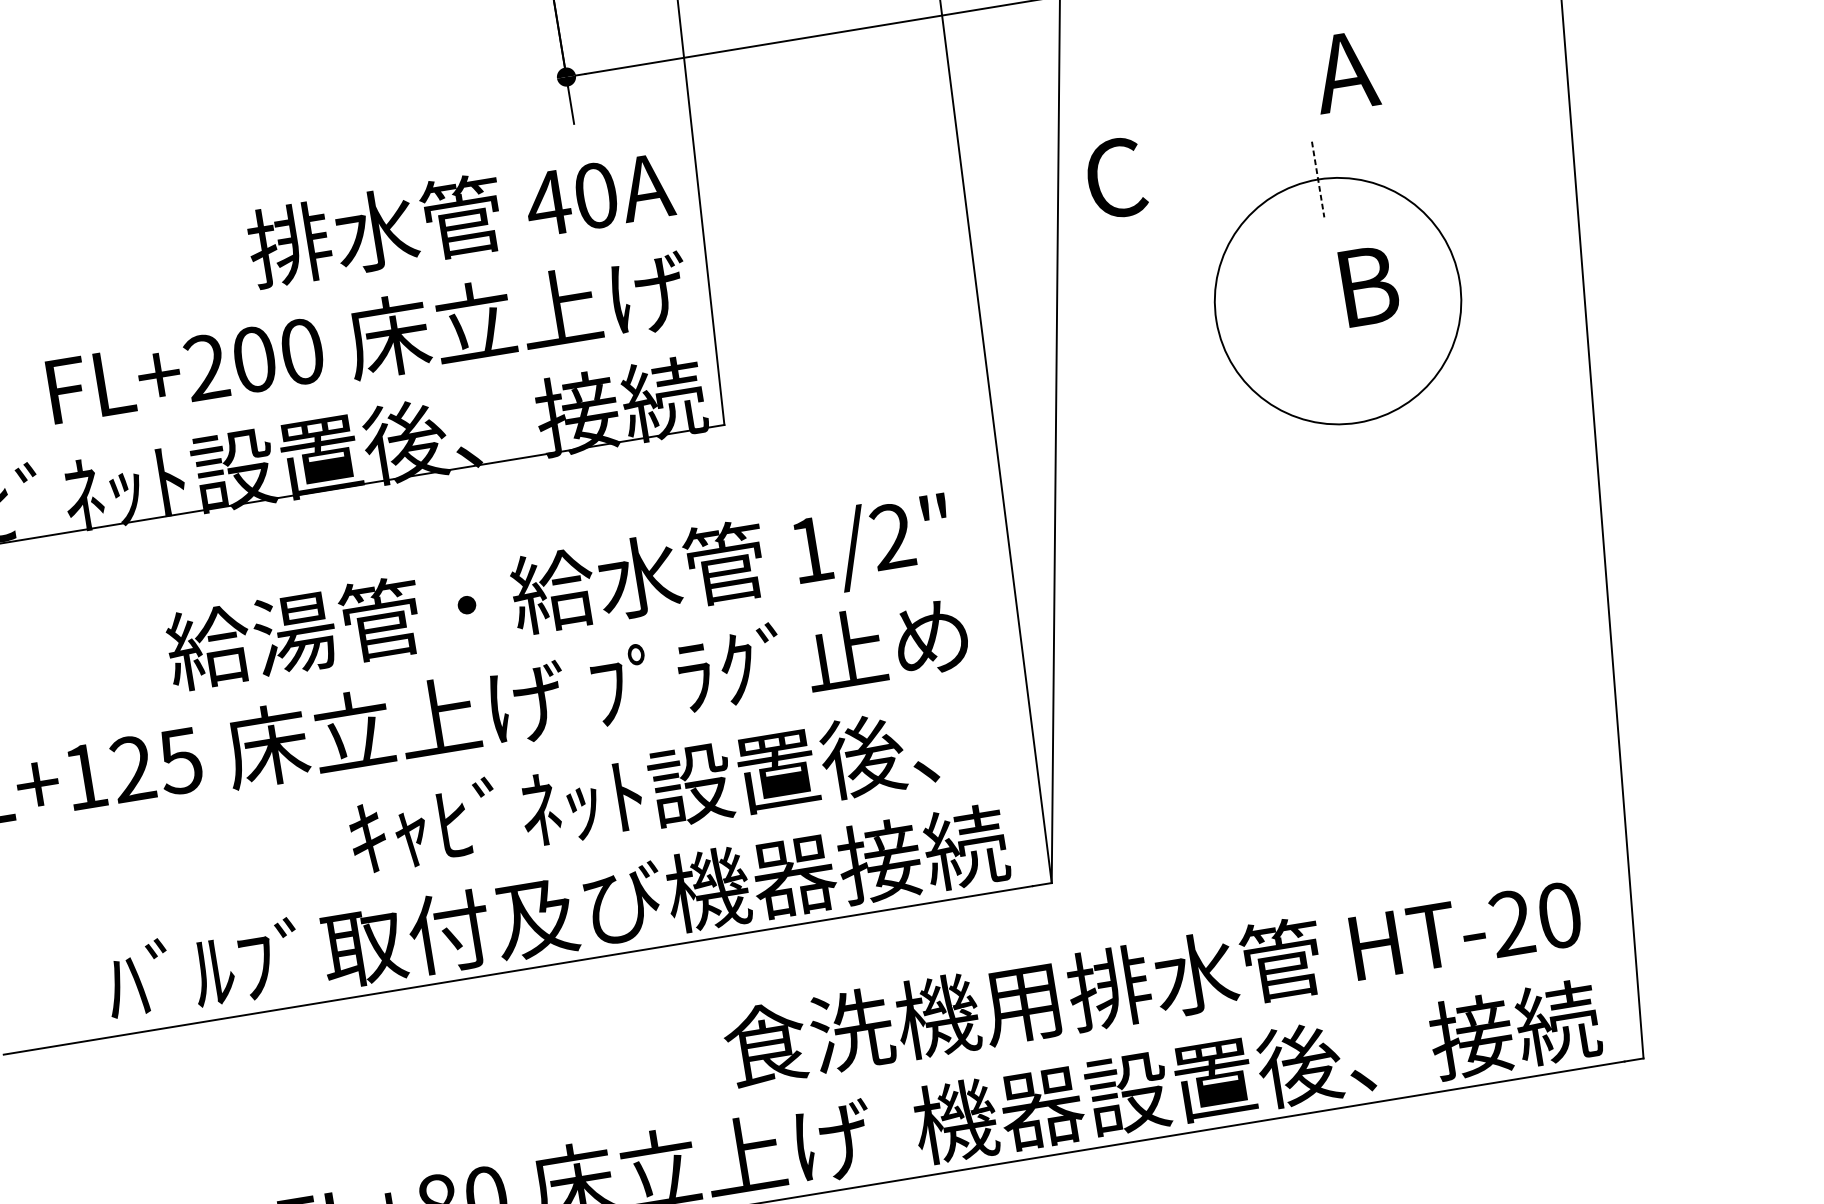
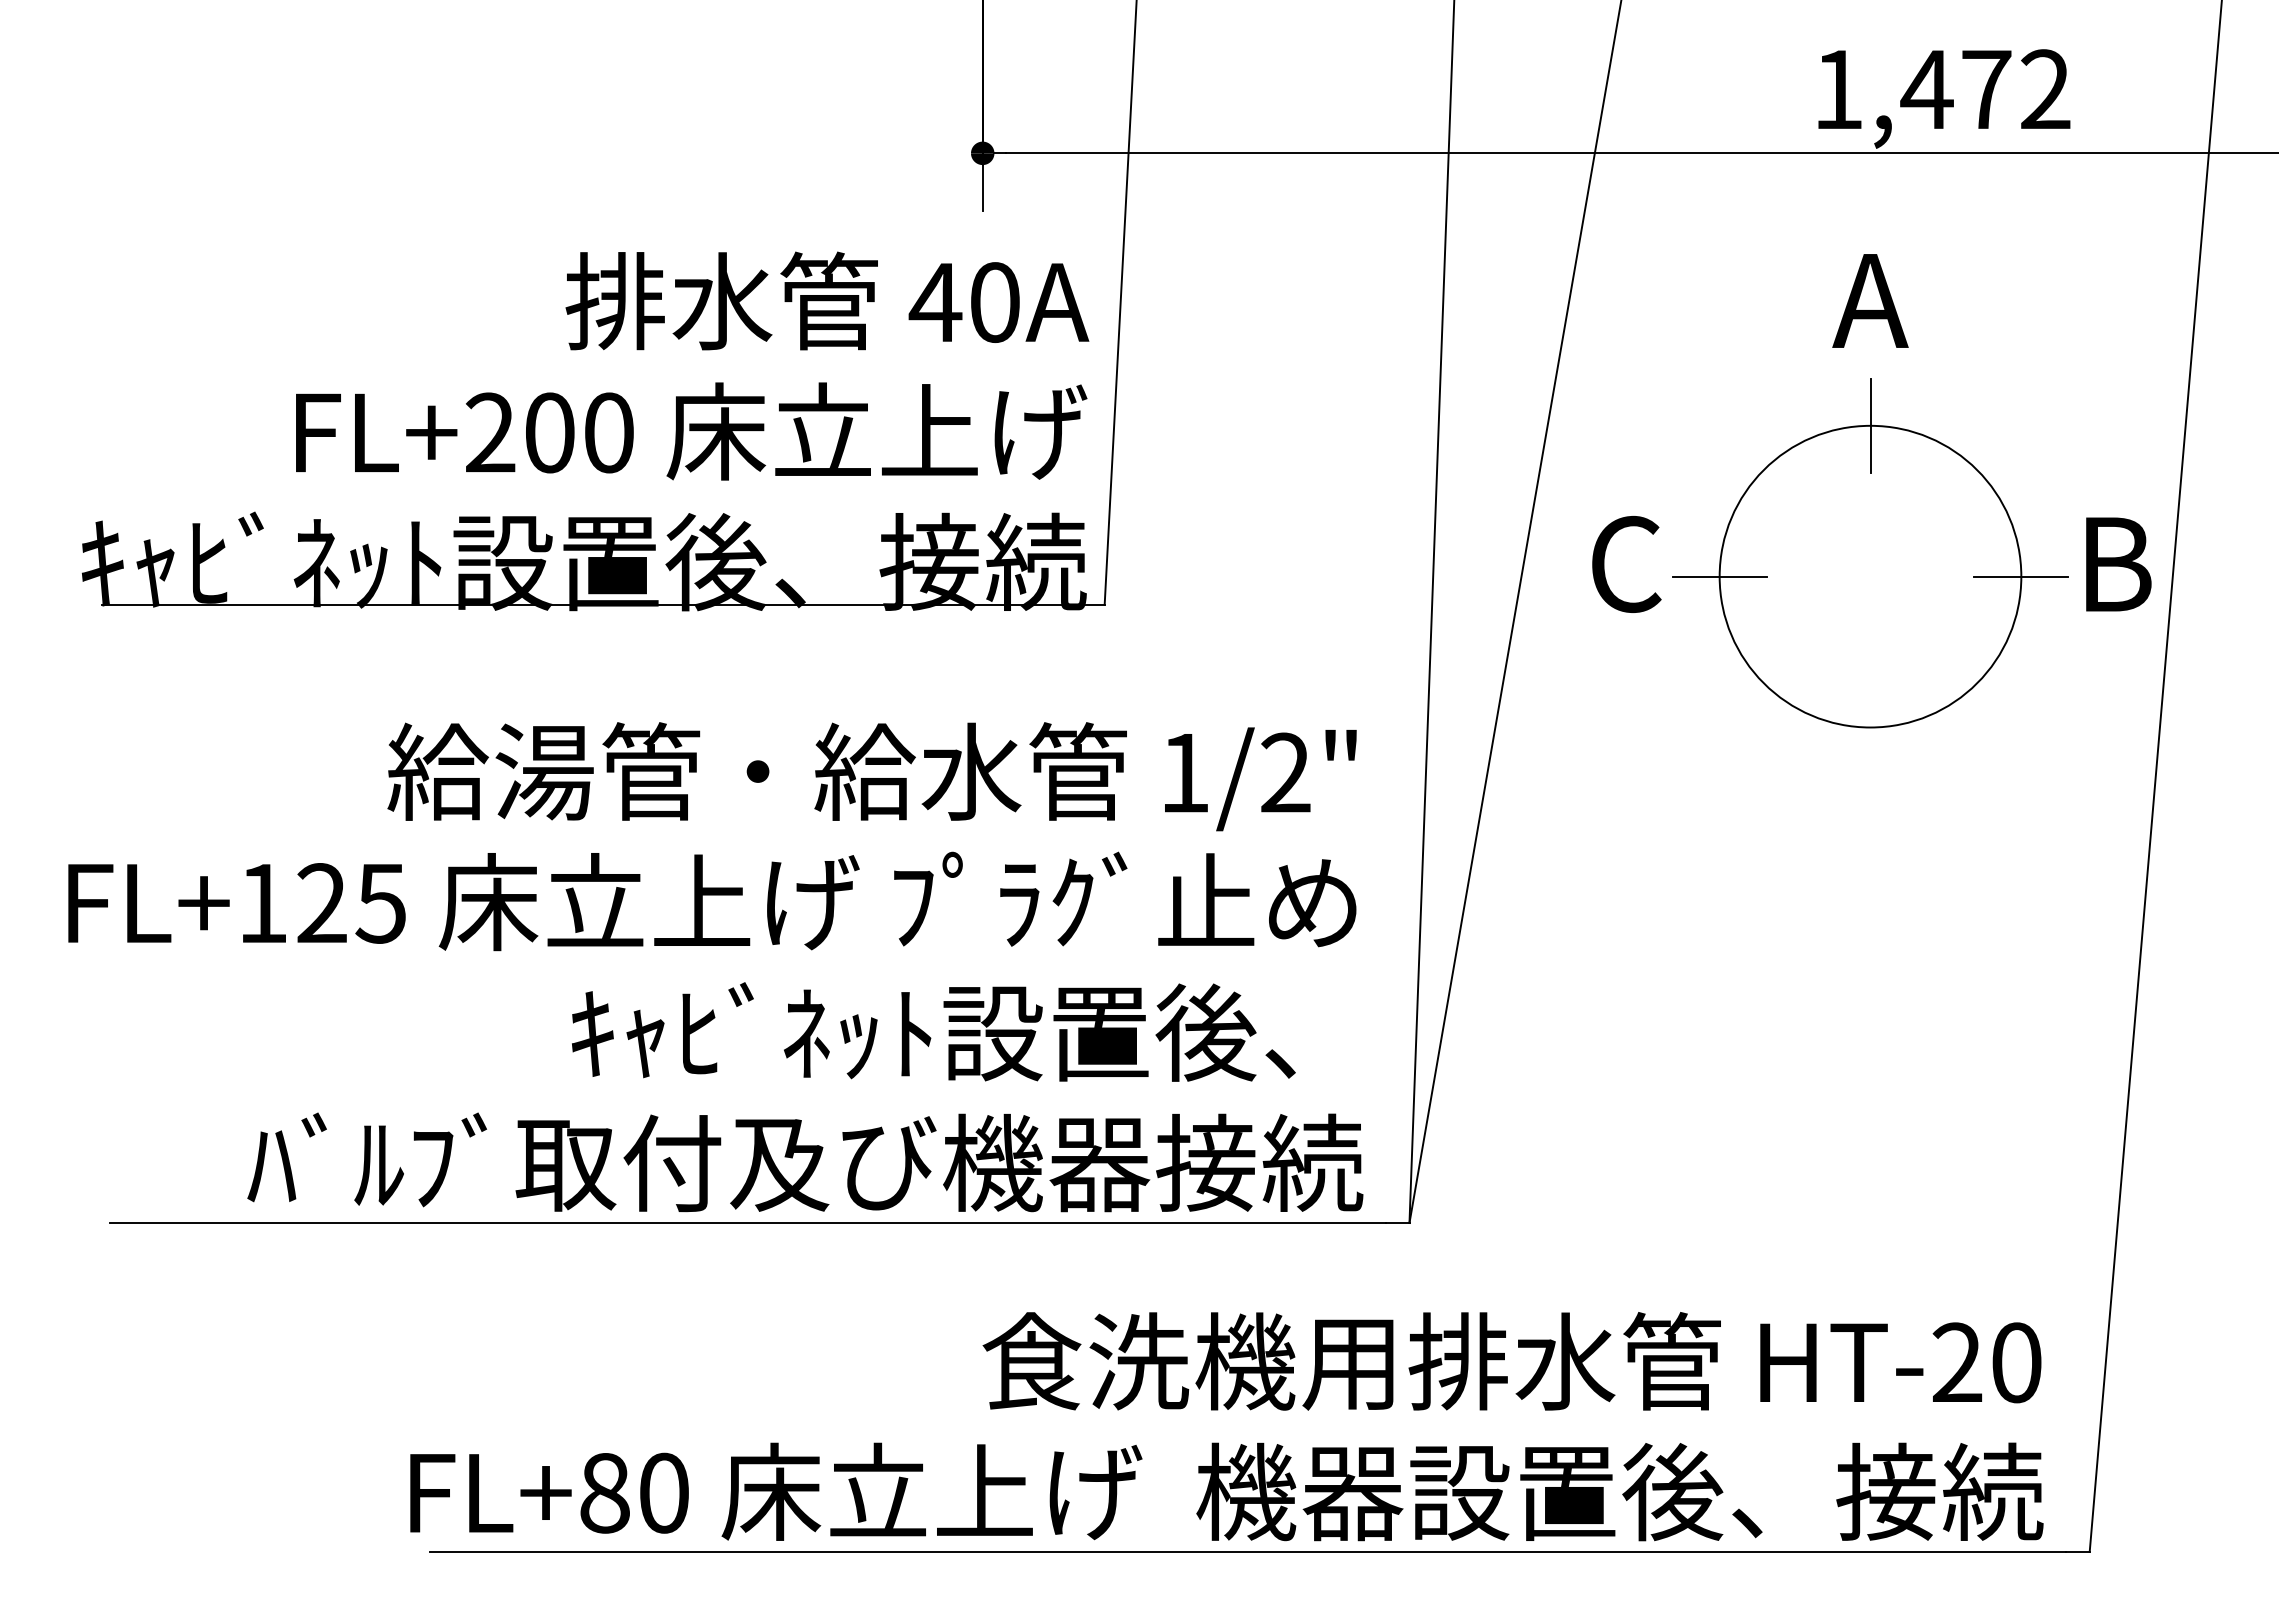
text: (1345, 71) -> (1870, 300), moved
text: (1115, 178) -> (1626, 564), moved
line: (1318, 179) -> (1870, 425), dashed -> solid
line: (1459, 281) -> (2021, 576), added
text: (1369, 285) -> (2118, 564), moved
line: (1216, 320) -> (1719, 576), added

